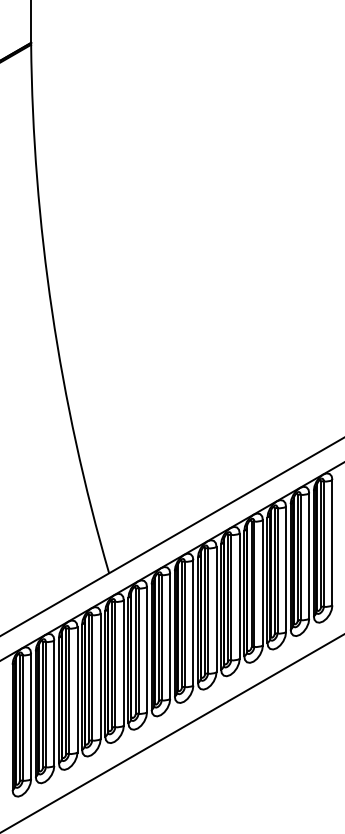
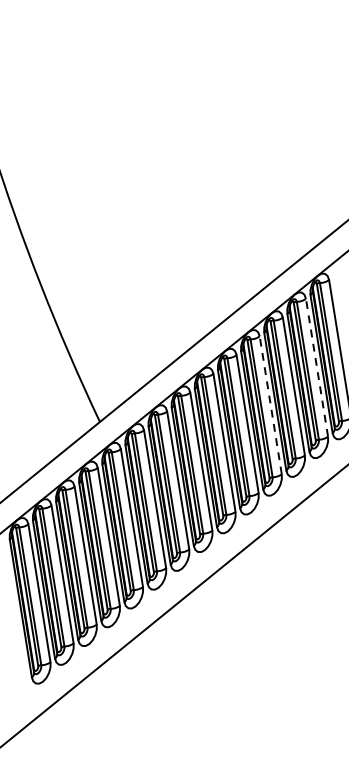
line: (309, 556) -> (317, 368), solid -> dashed
line: (262, 582) -> (270, 405), solid -> dashed

